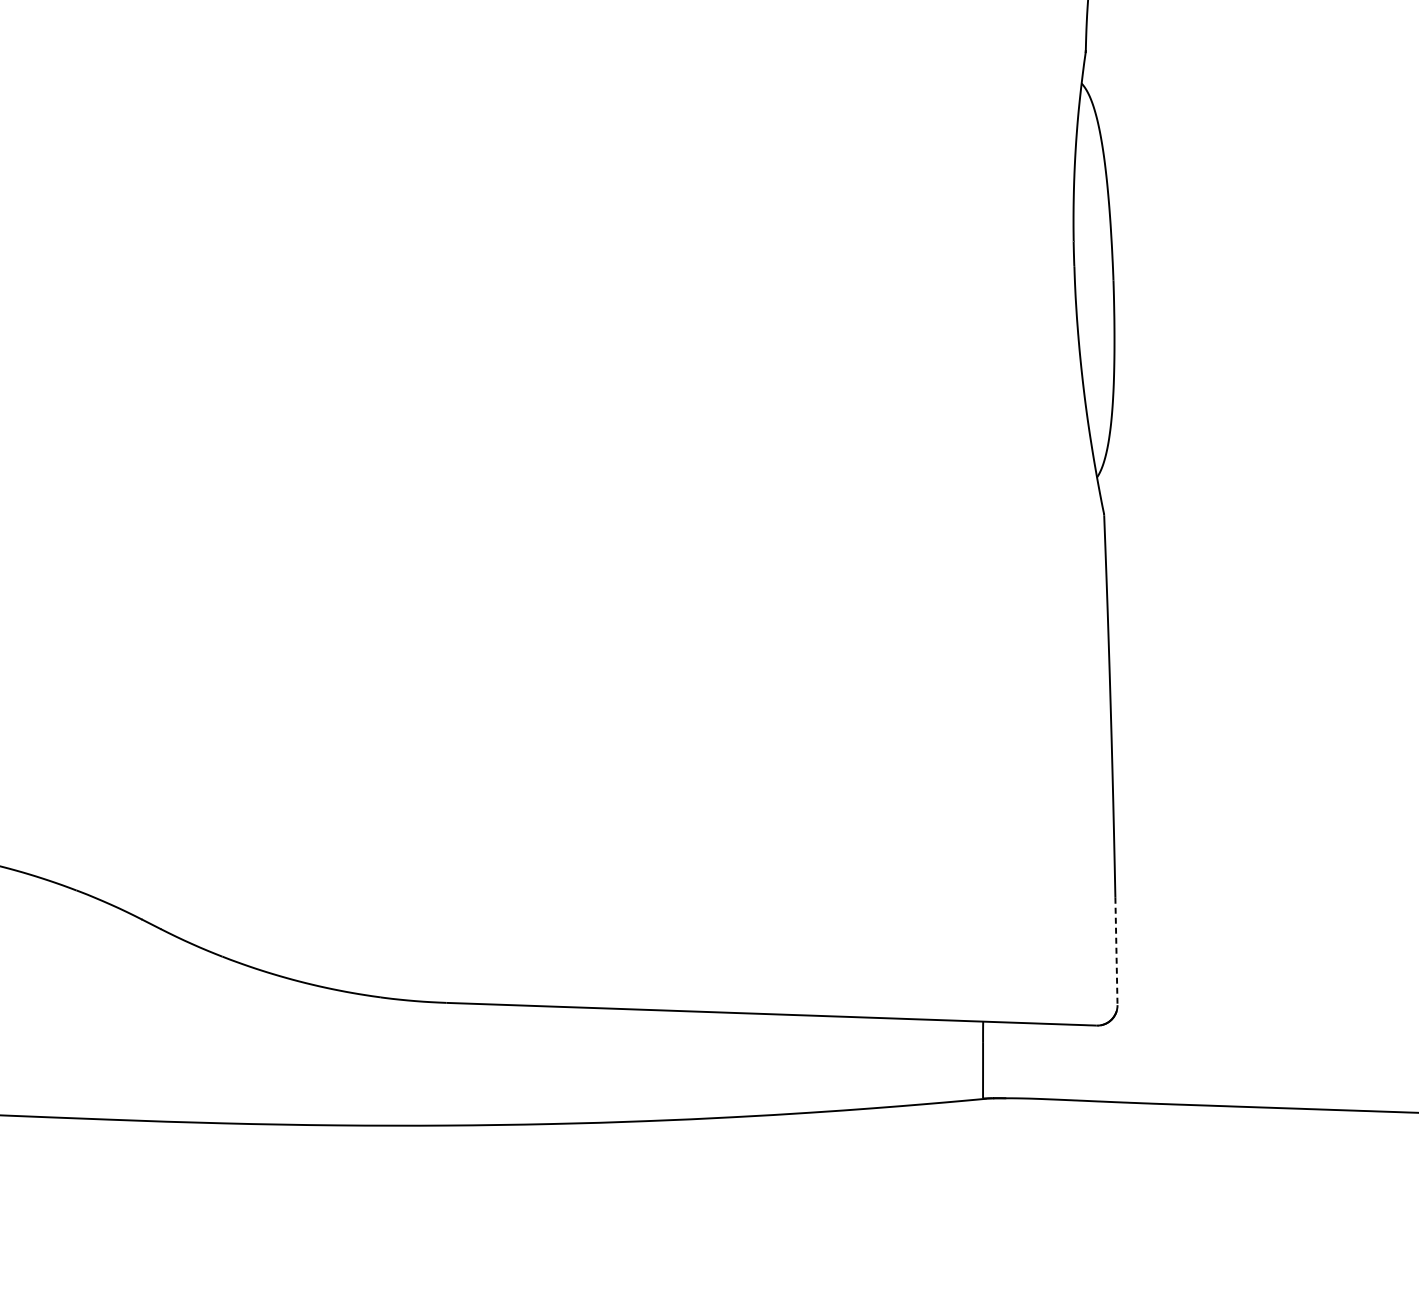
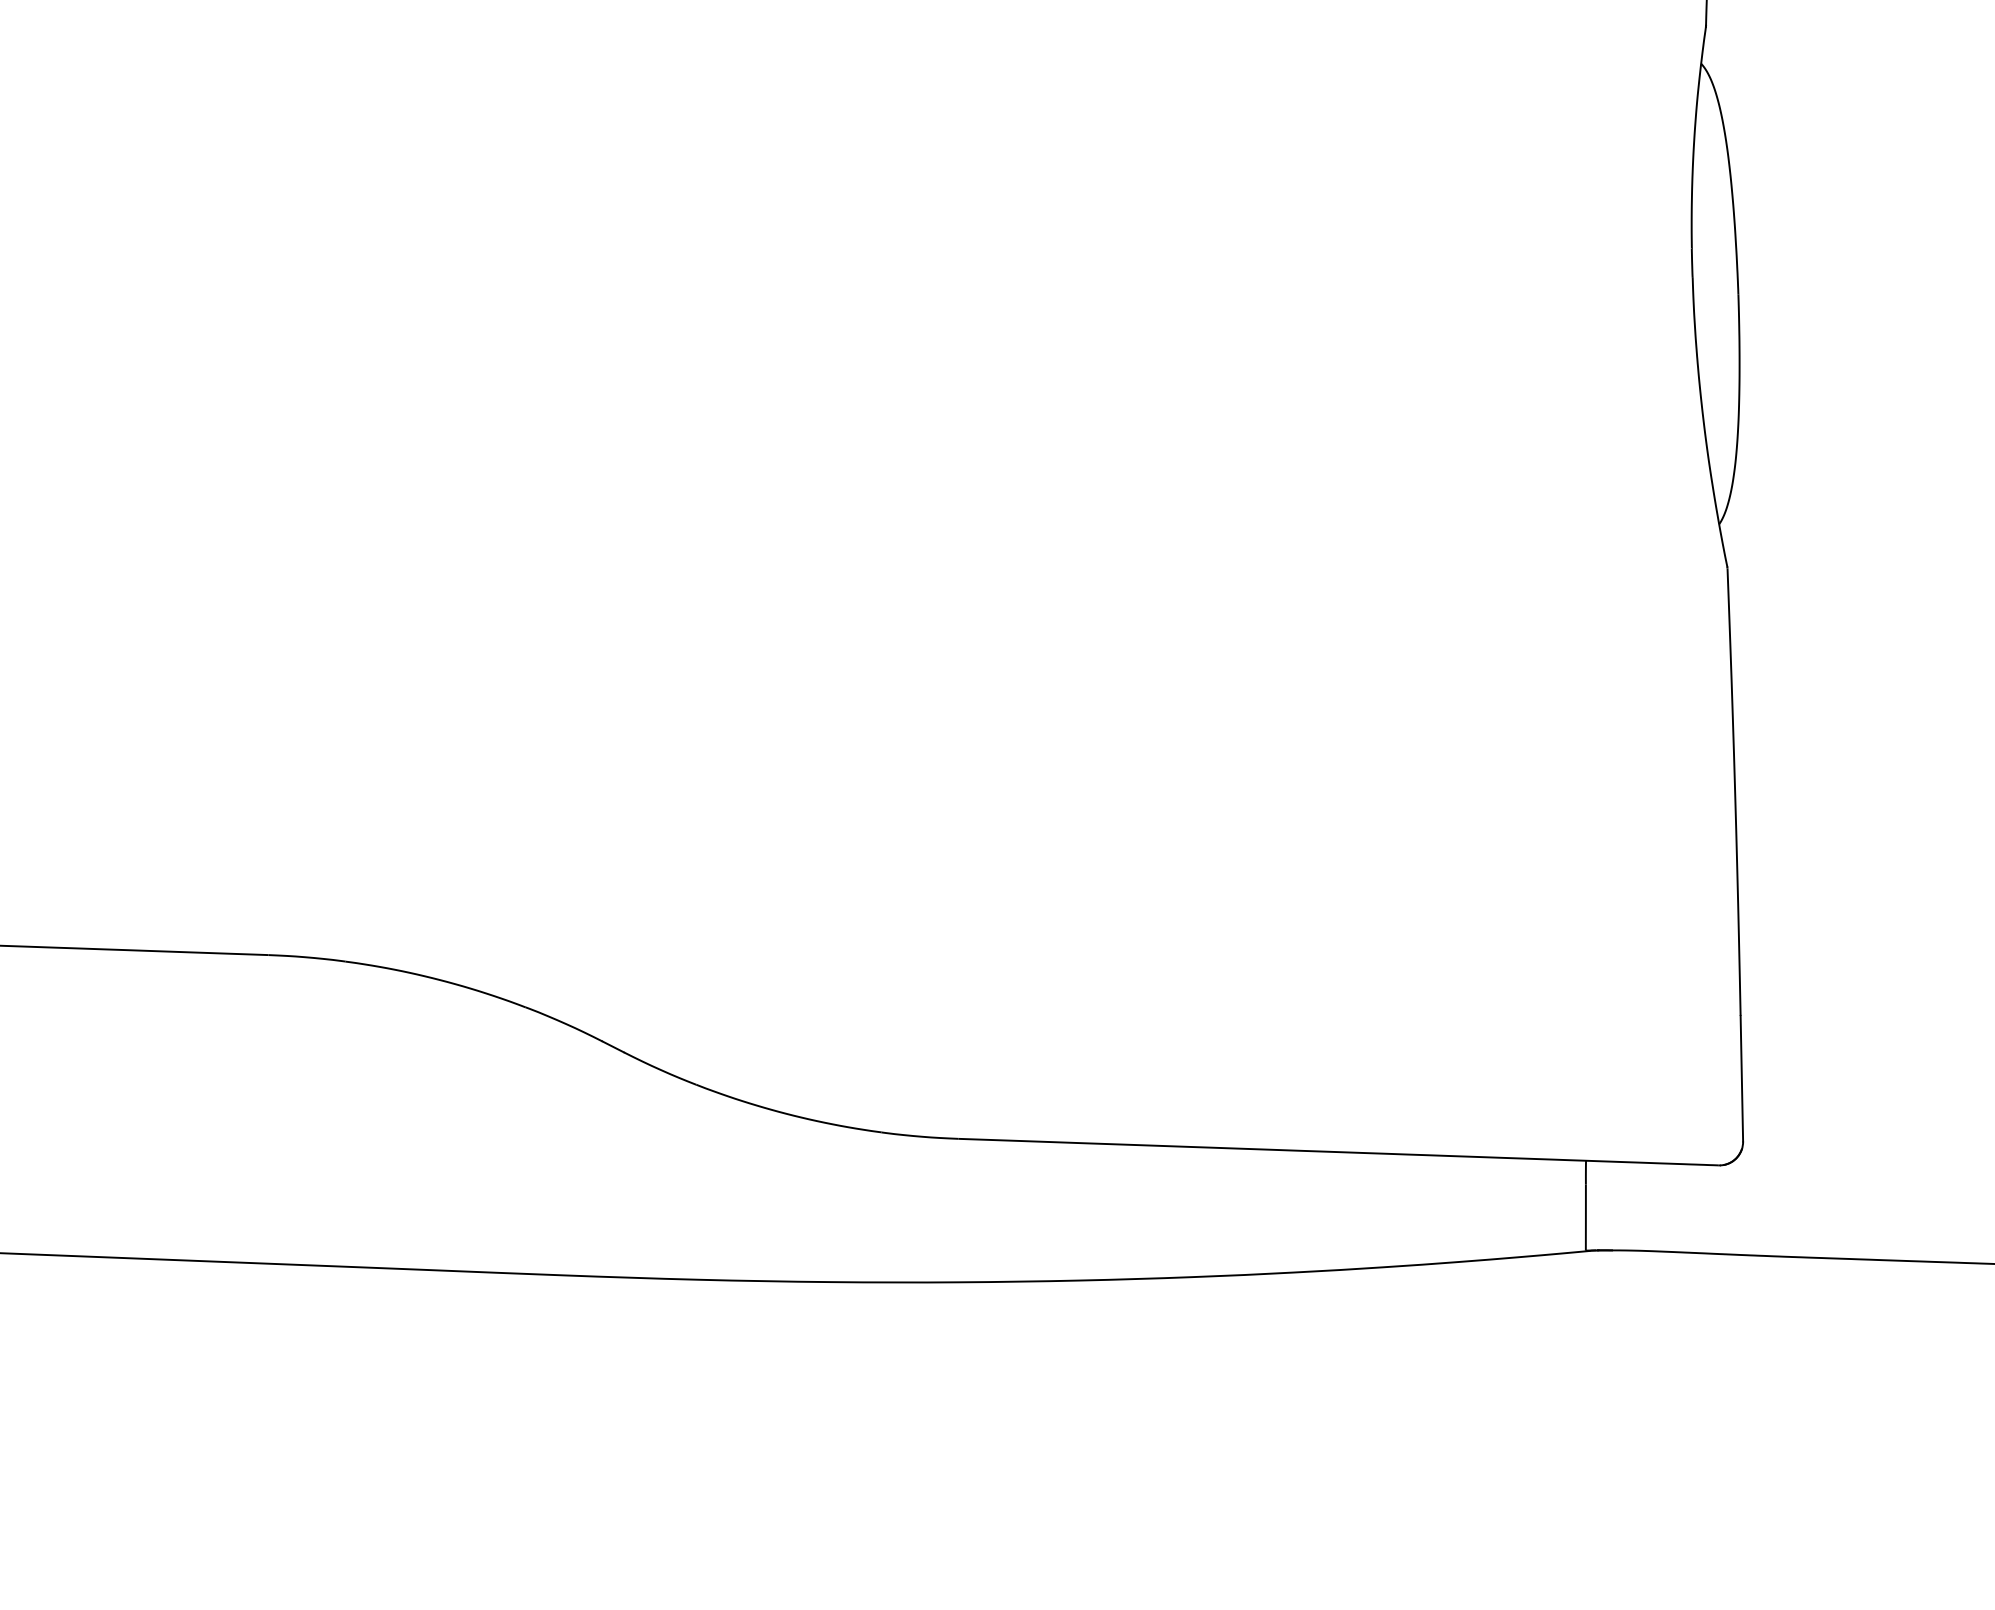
line: (1116, 951) -> (1741, 1078), dashed -> solid

